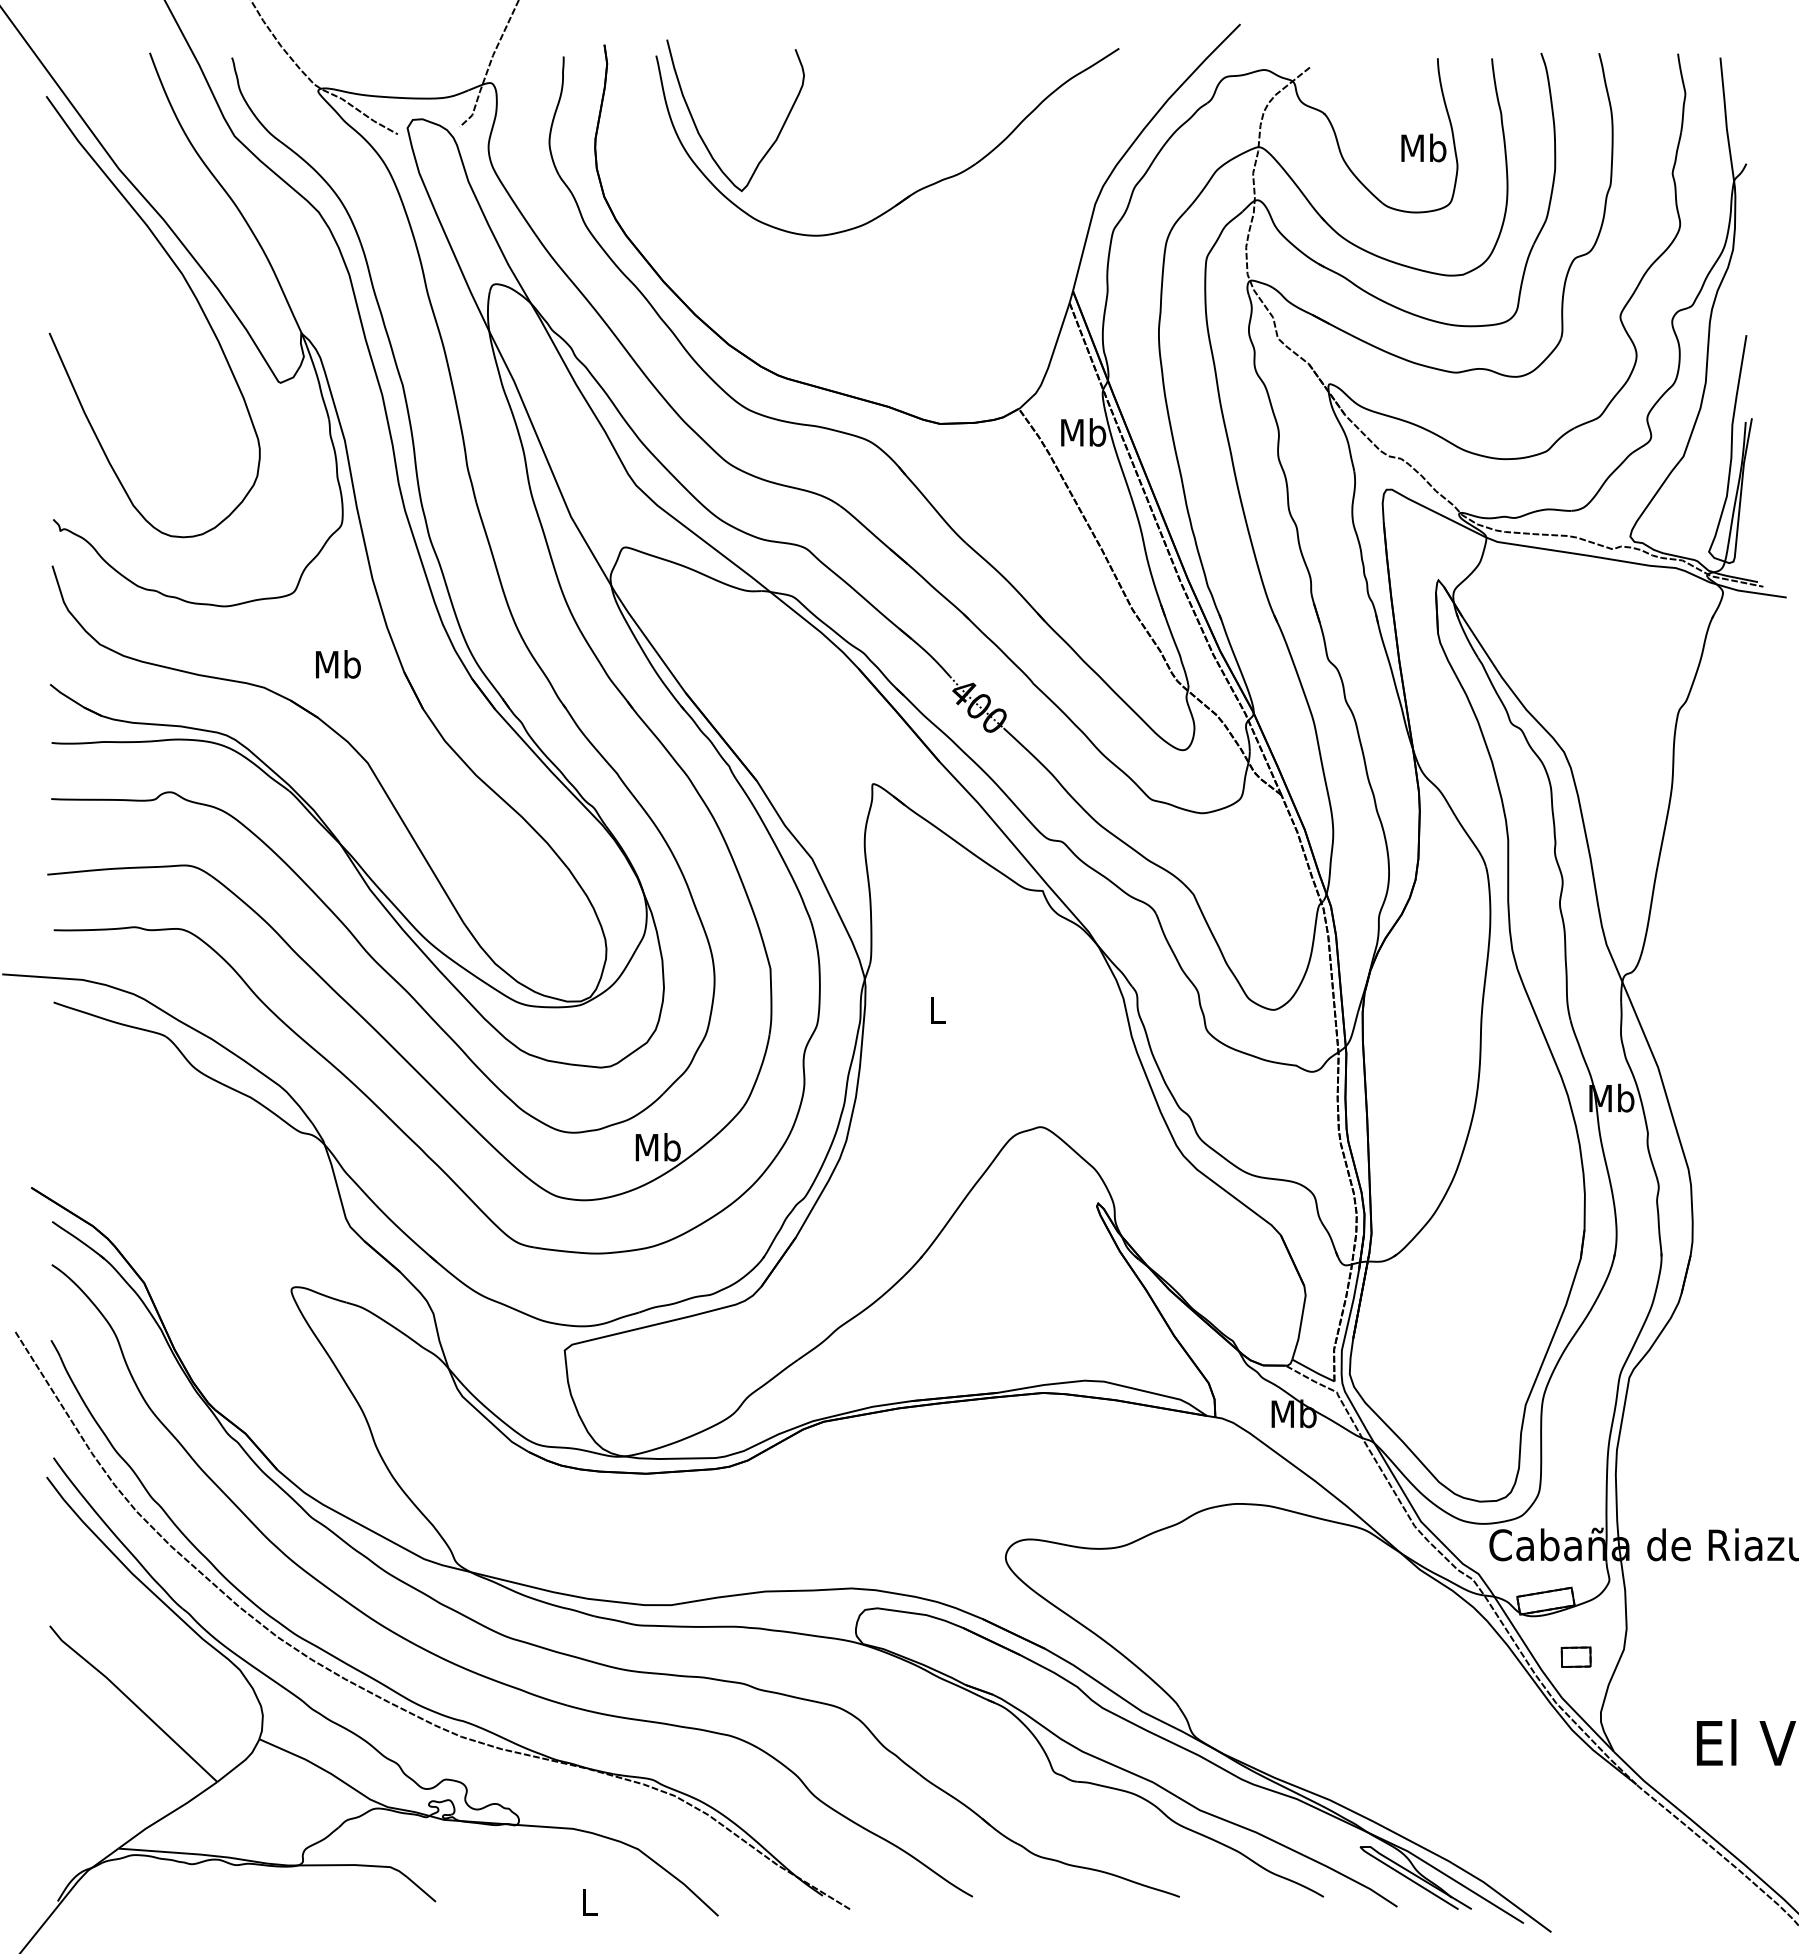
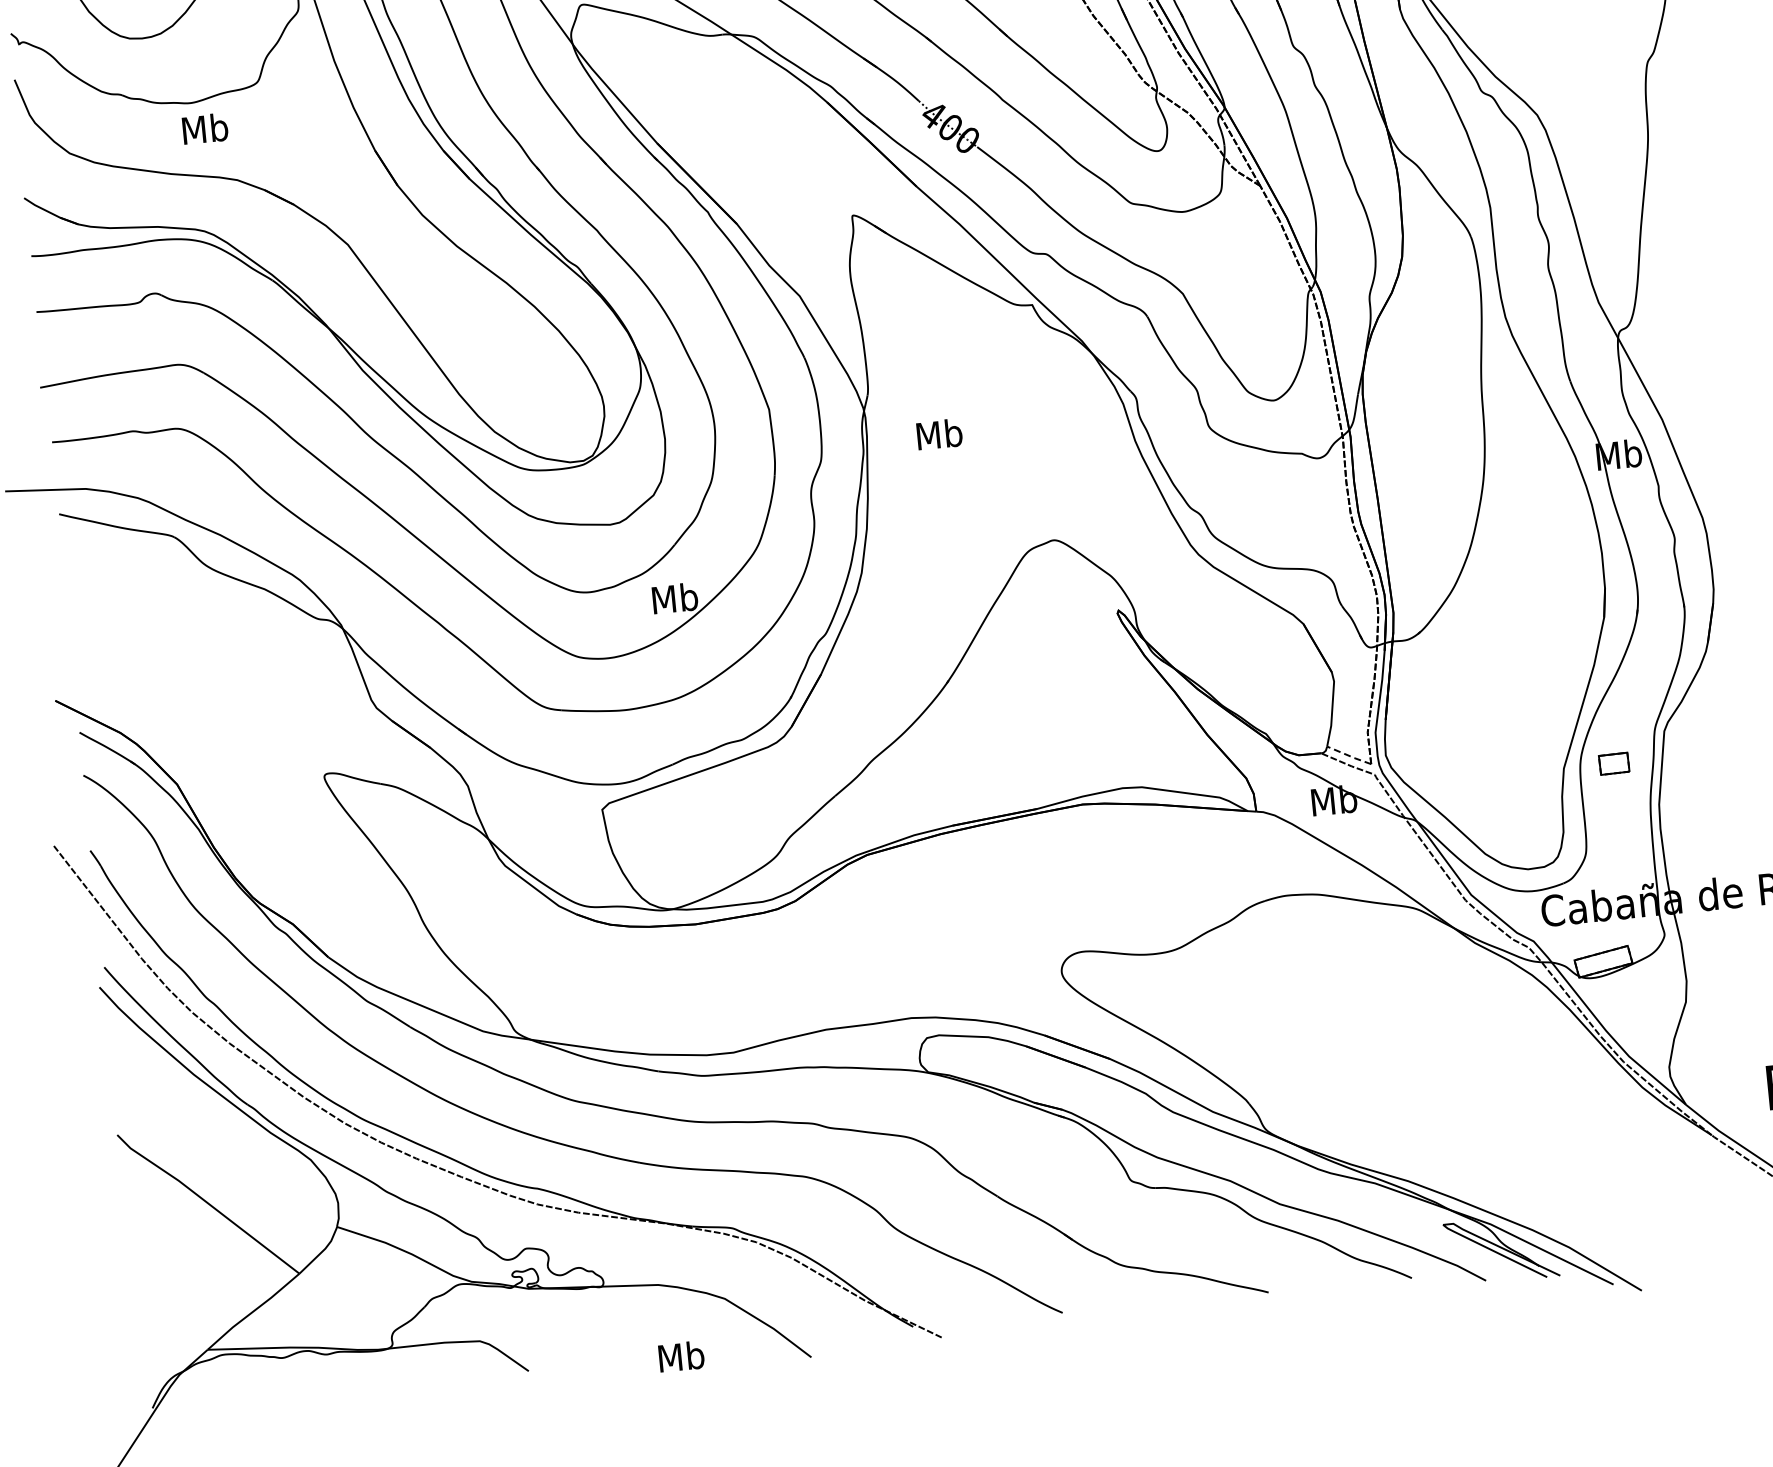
text: (338, 664) -> (205, 128), moved
text: (937, 1010) -> (939, 434), L -> Mb
line: (1313, 1371) -> (1349, 756), solid -> dashed
part: (1575, 1656) -> (1613, 763), moved
text: (588, 1902) -> (680, 1356), L -> Mb

